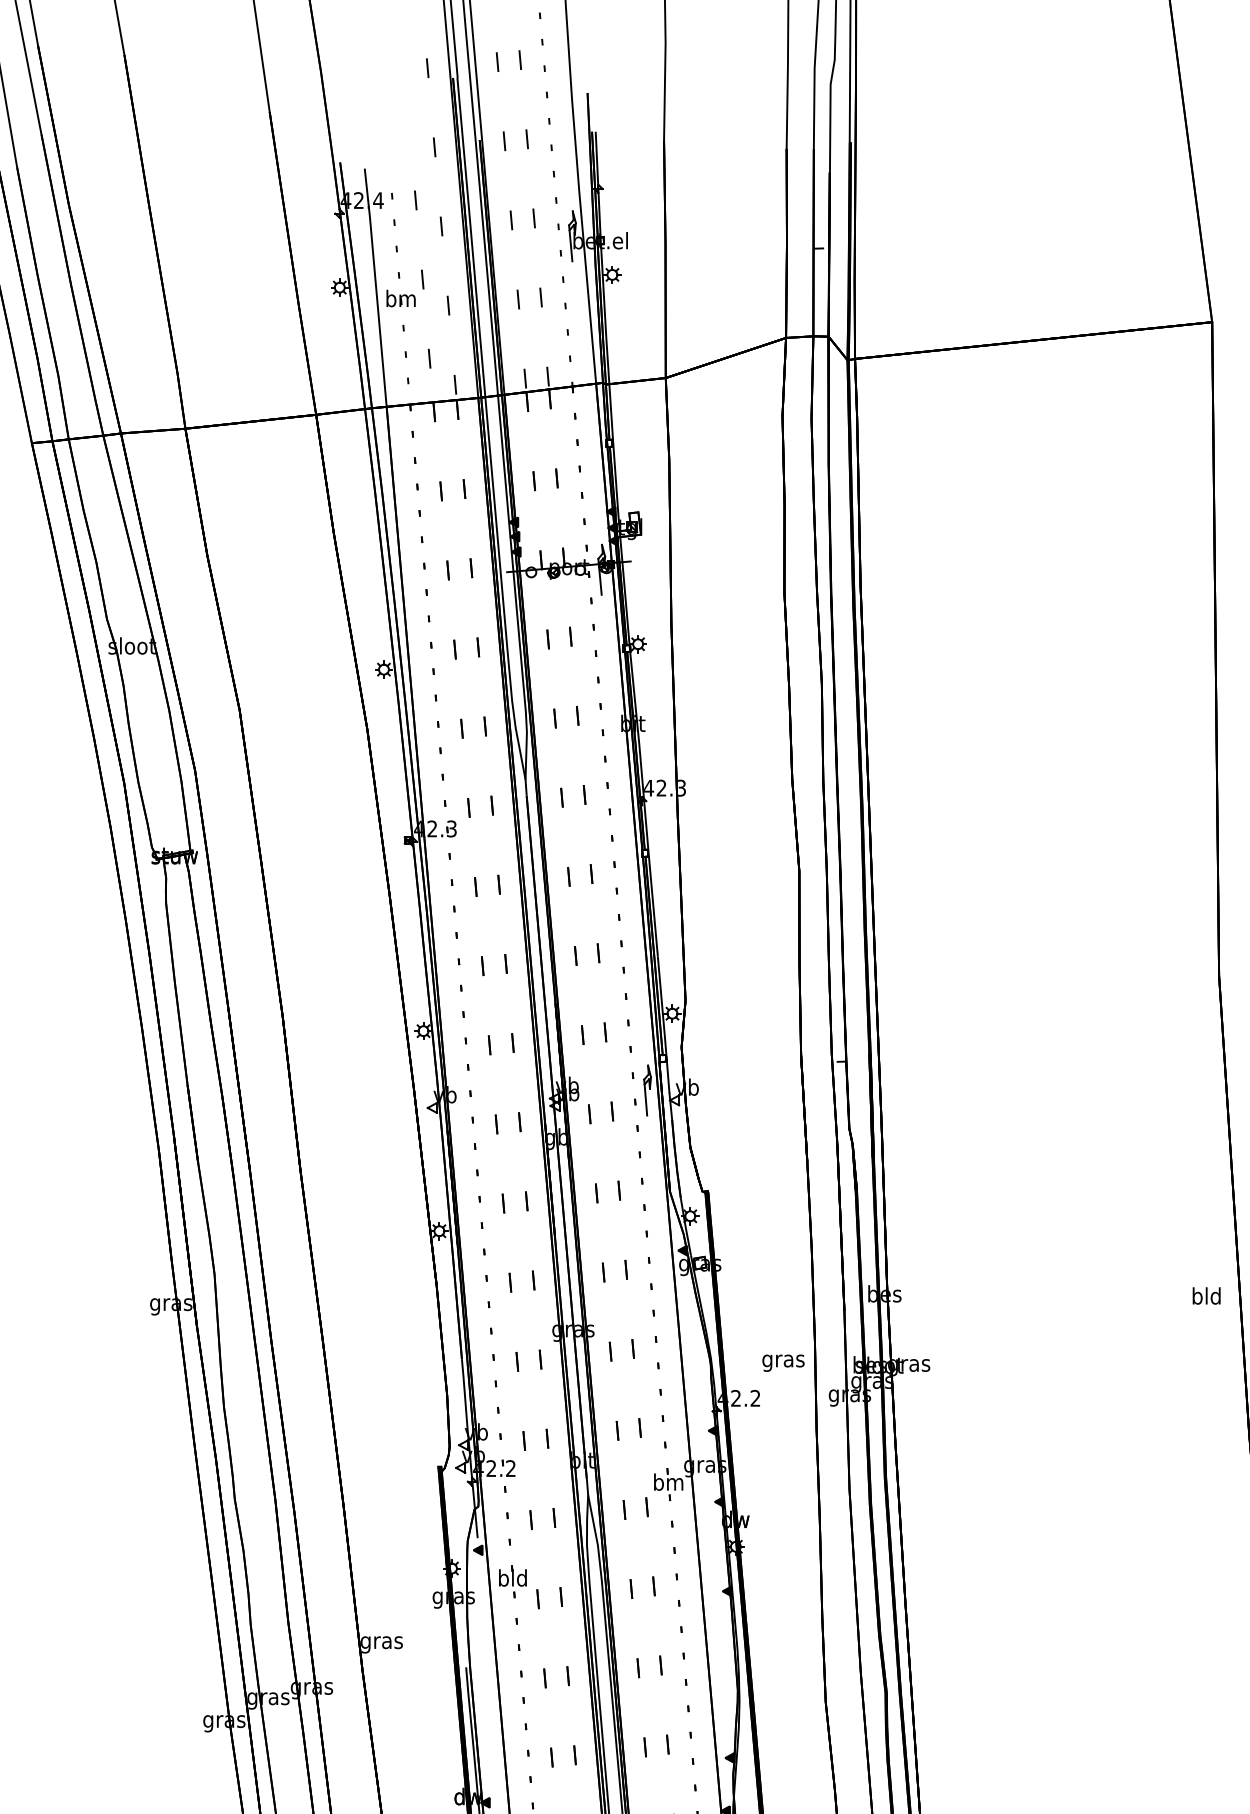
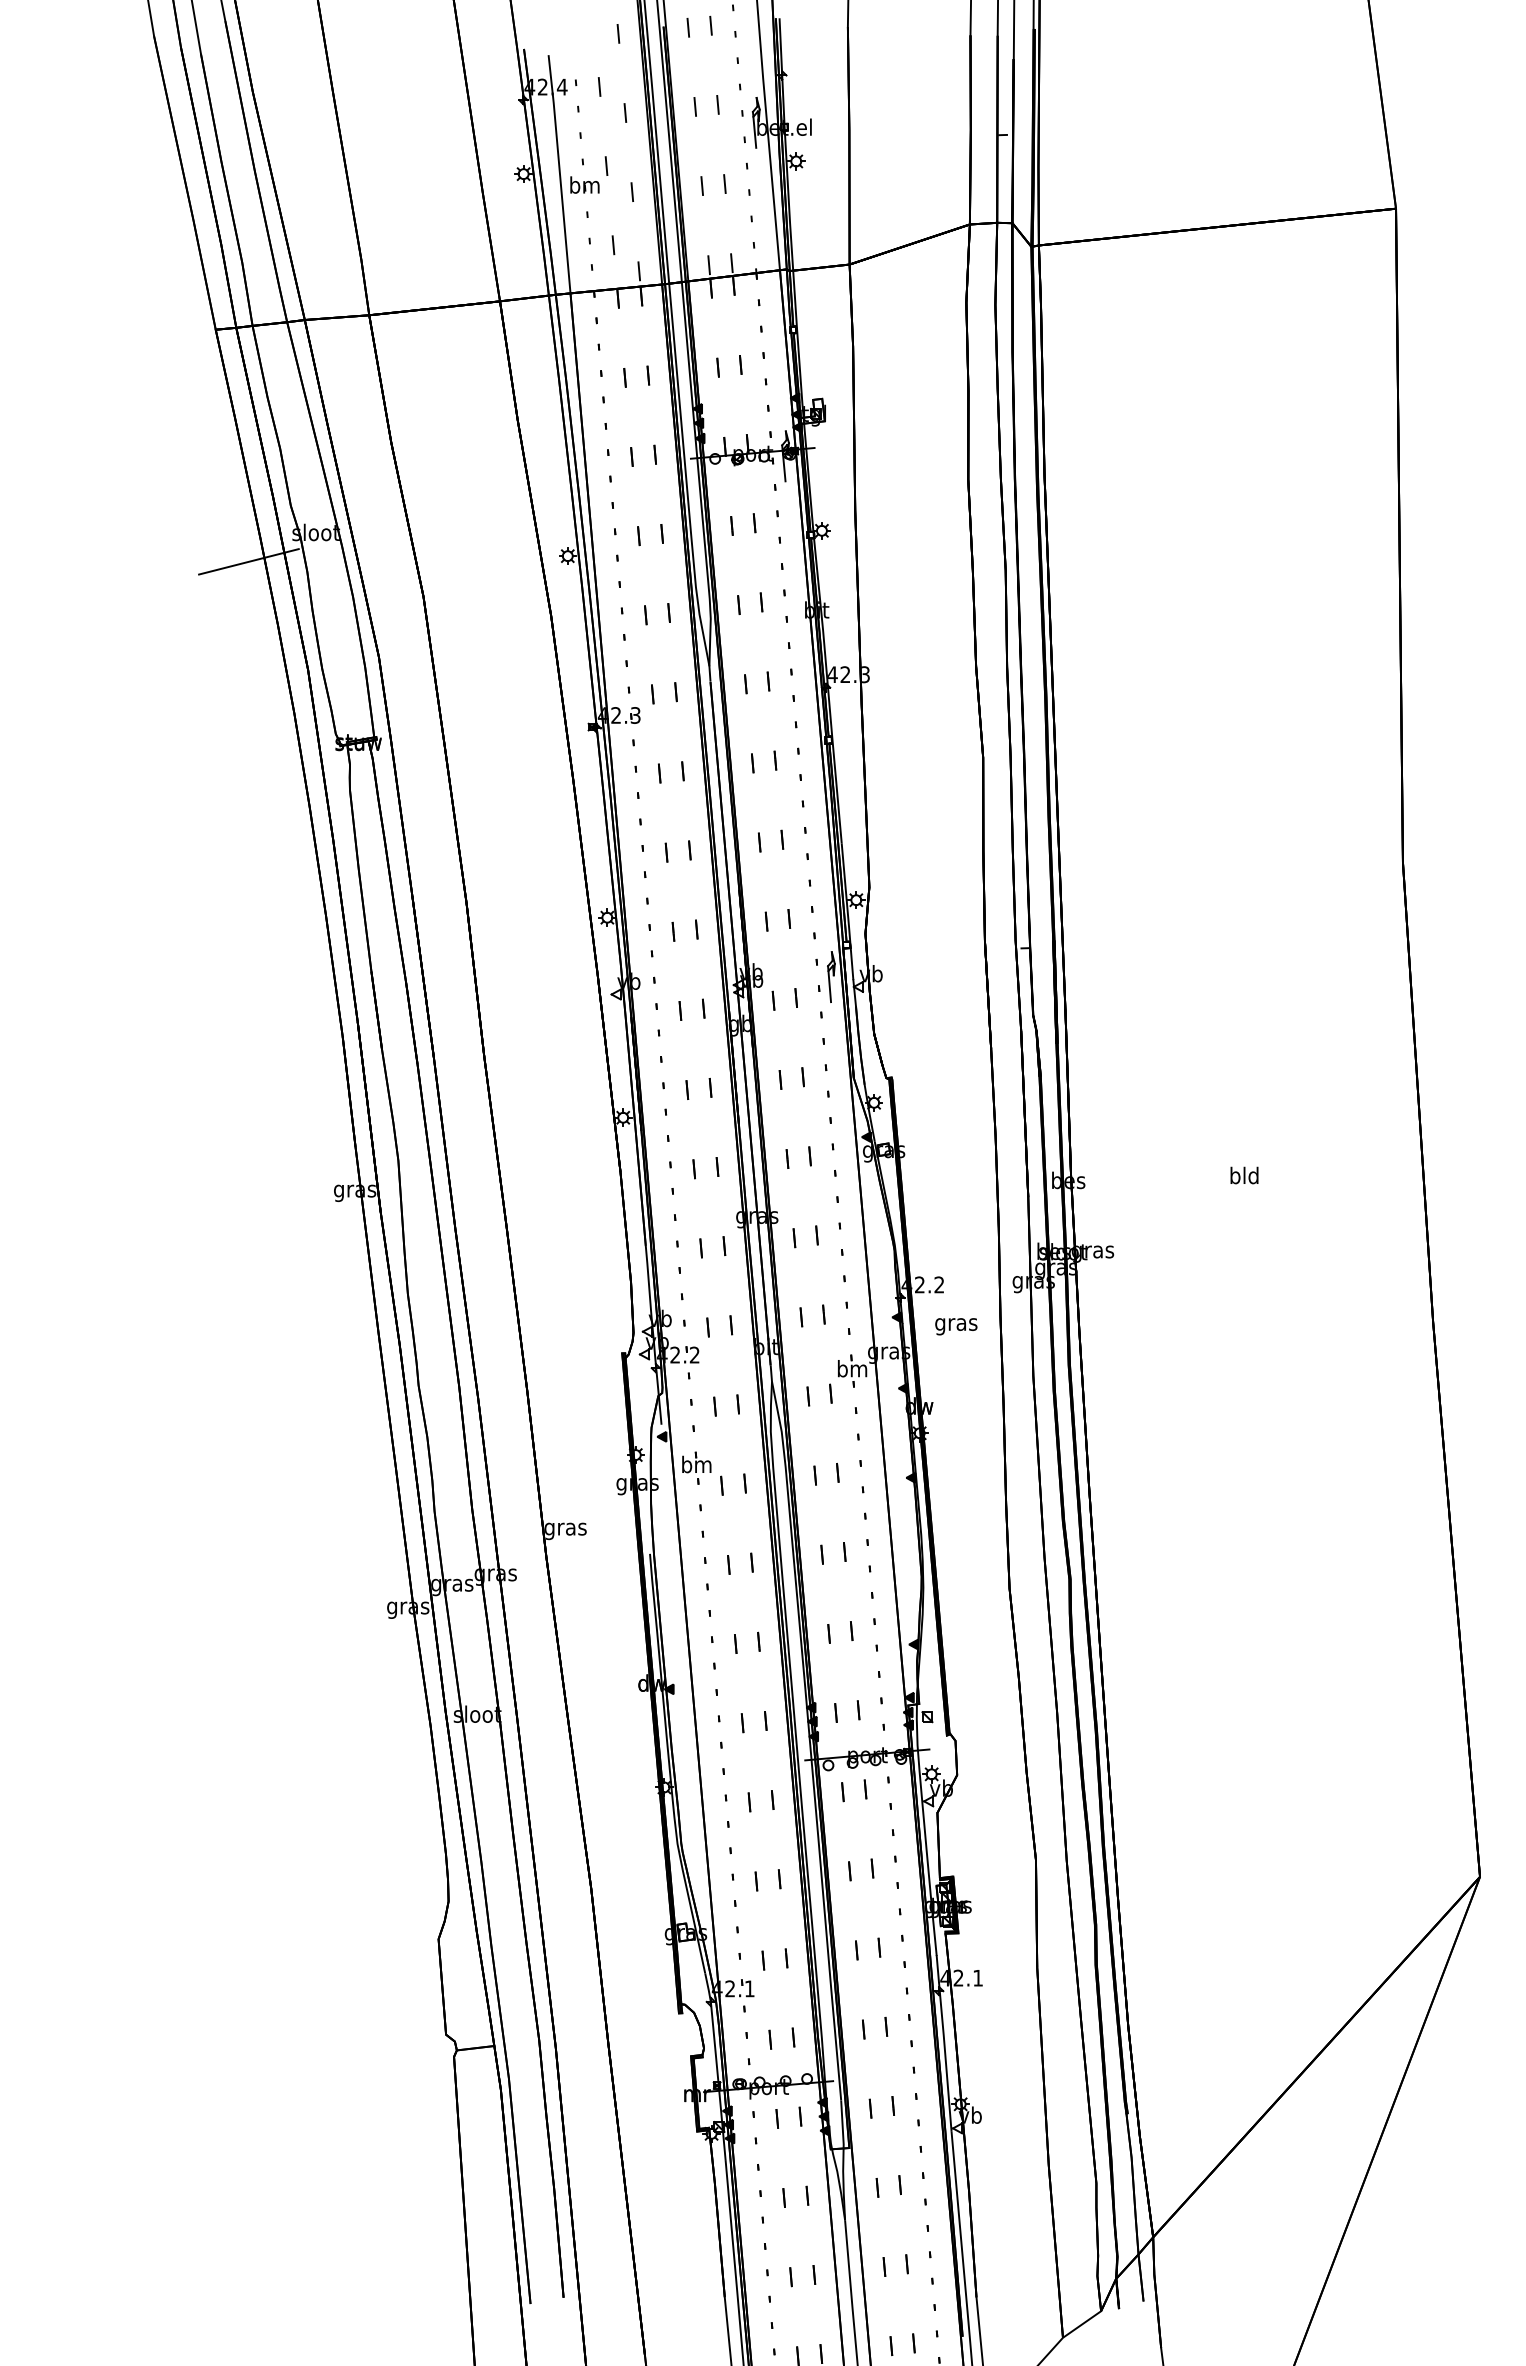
line: (64, 674) -> (248, 561), added
text: (1206, 1295) -> (1244, 1175), moved
text: (783, 1362) -> (956, 1326), moved
text: (512, 1577) -> (696, 1464), bld -> bm

